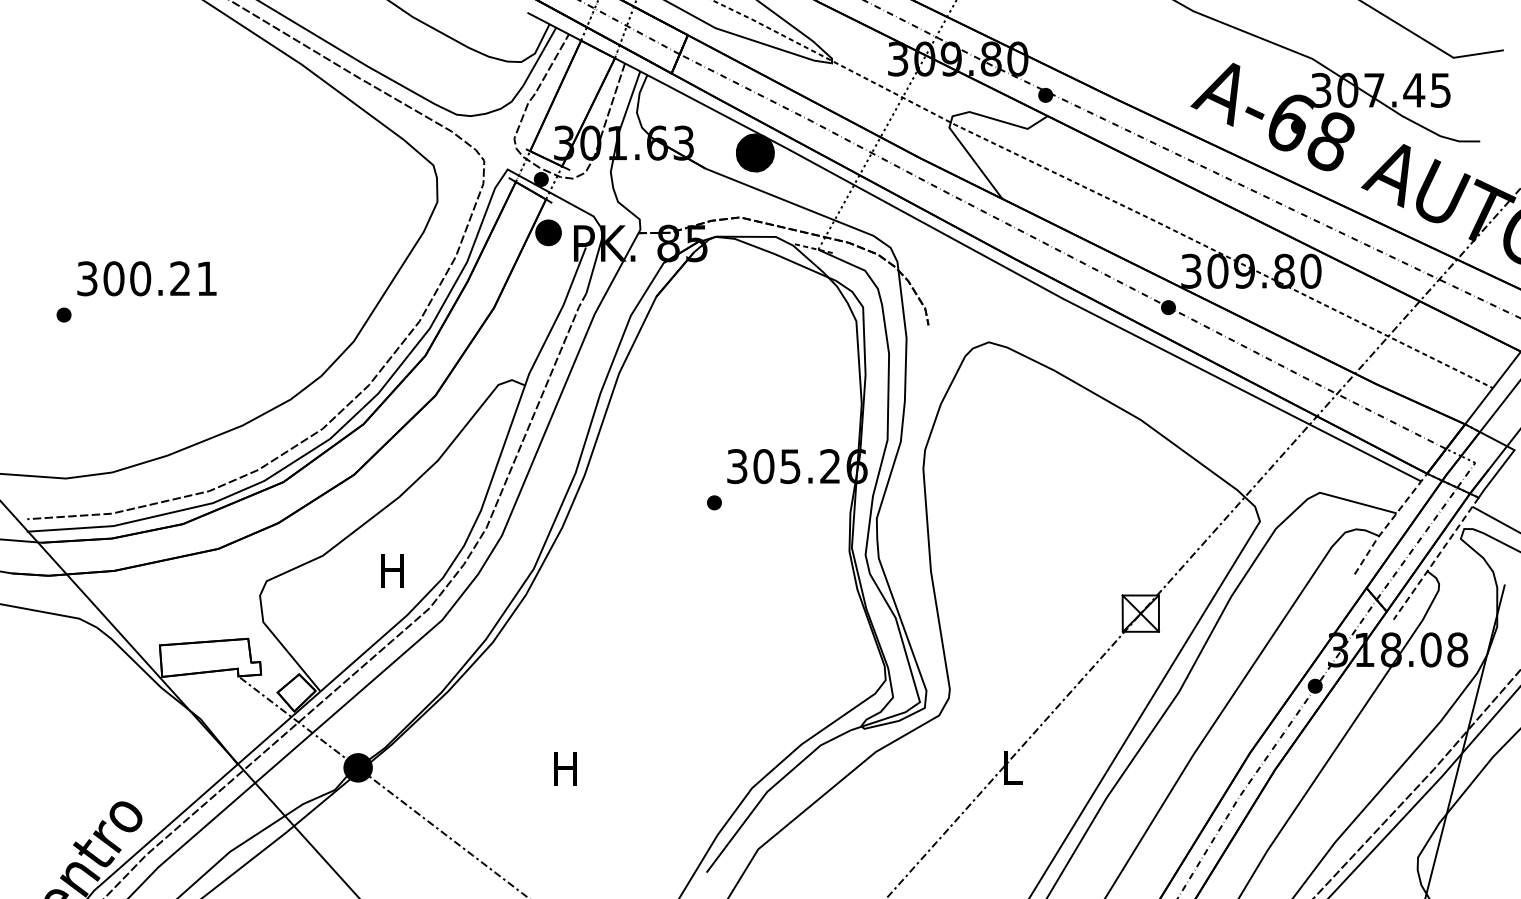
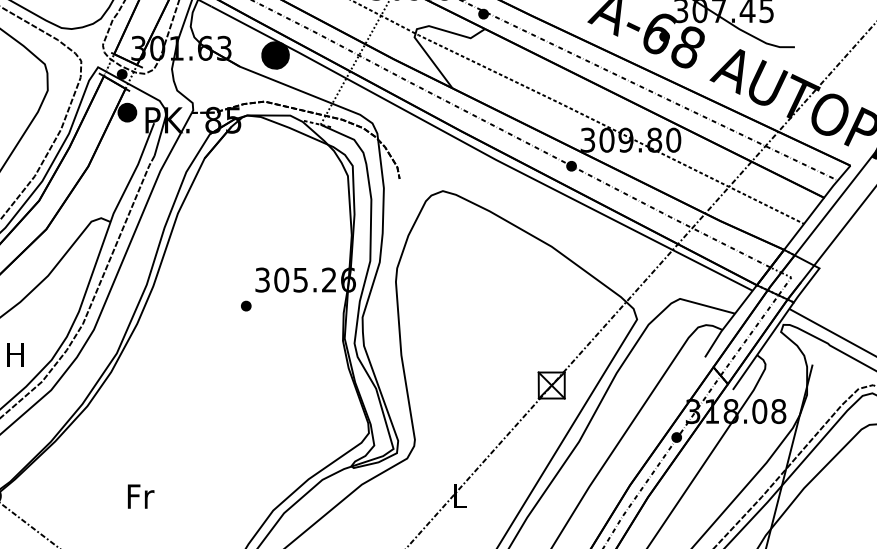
line: (1389, 522) -> (729, 320), dashed -> solid
line: (1435, 559) -> (762, 346), dashed -> solid
text: (567, 768) -> (140, 496), H -> Fr

